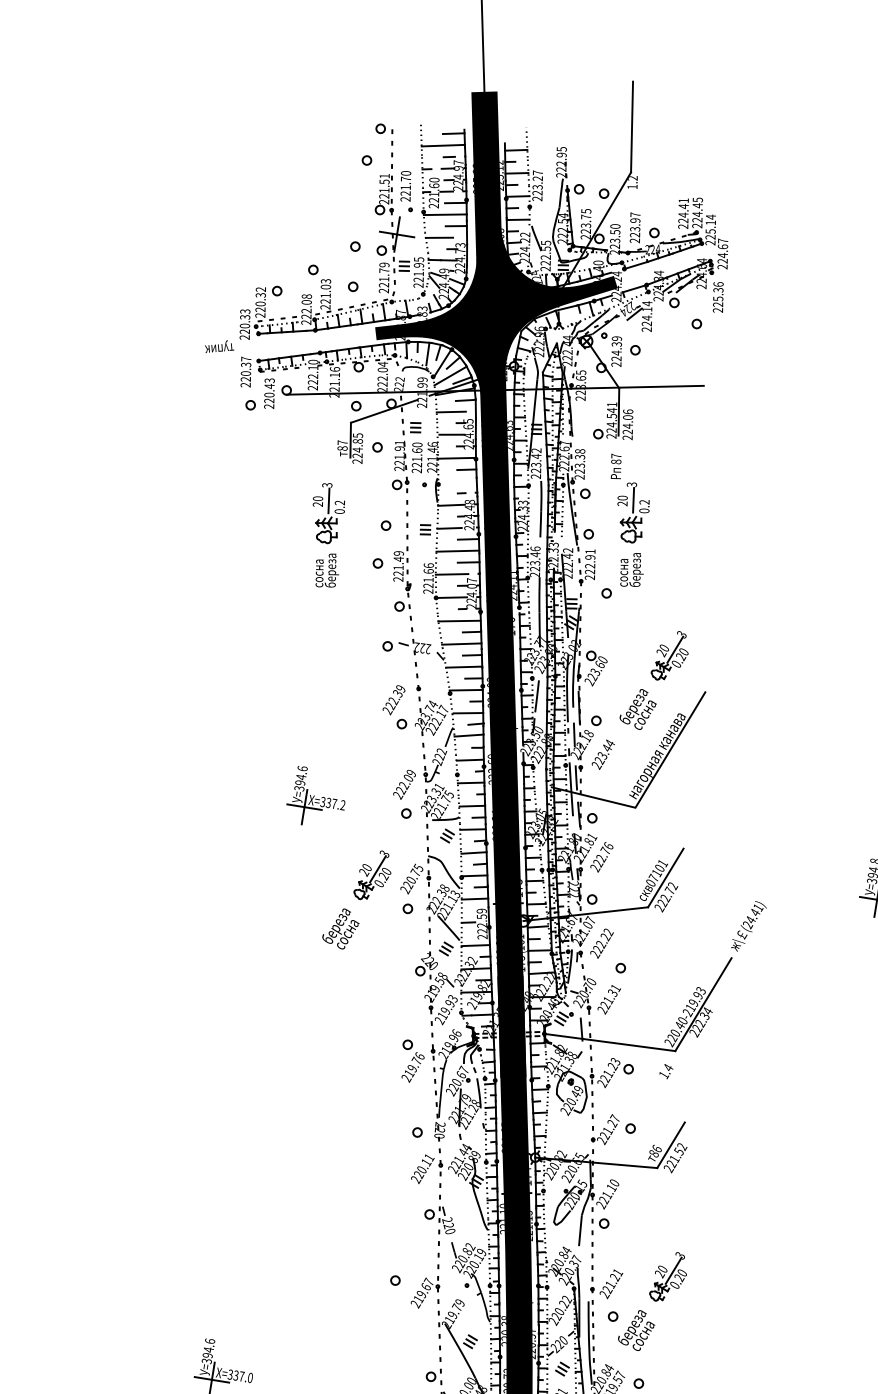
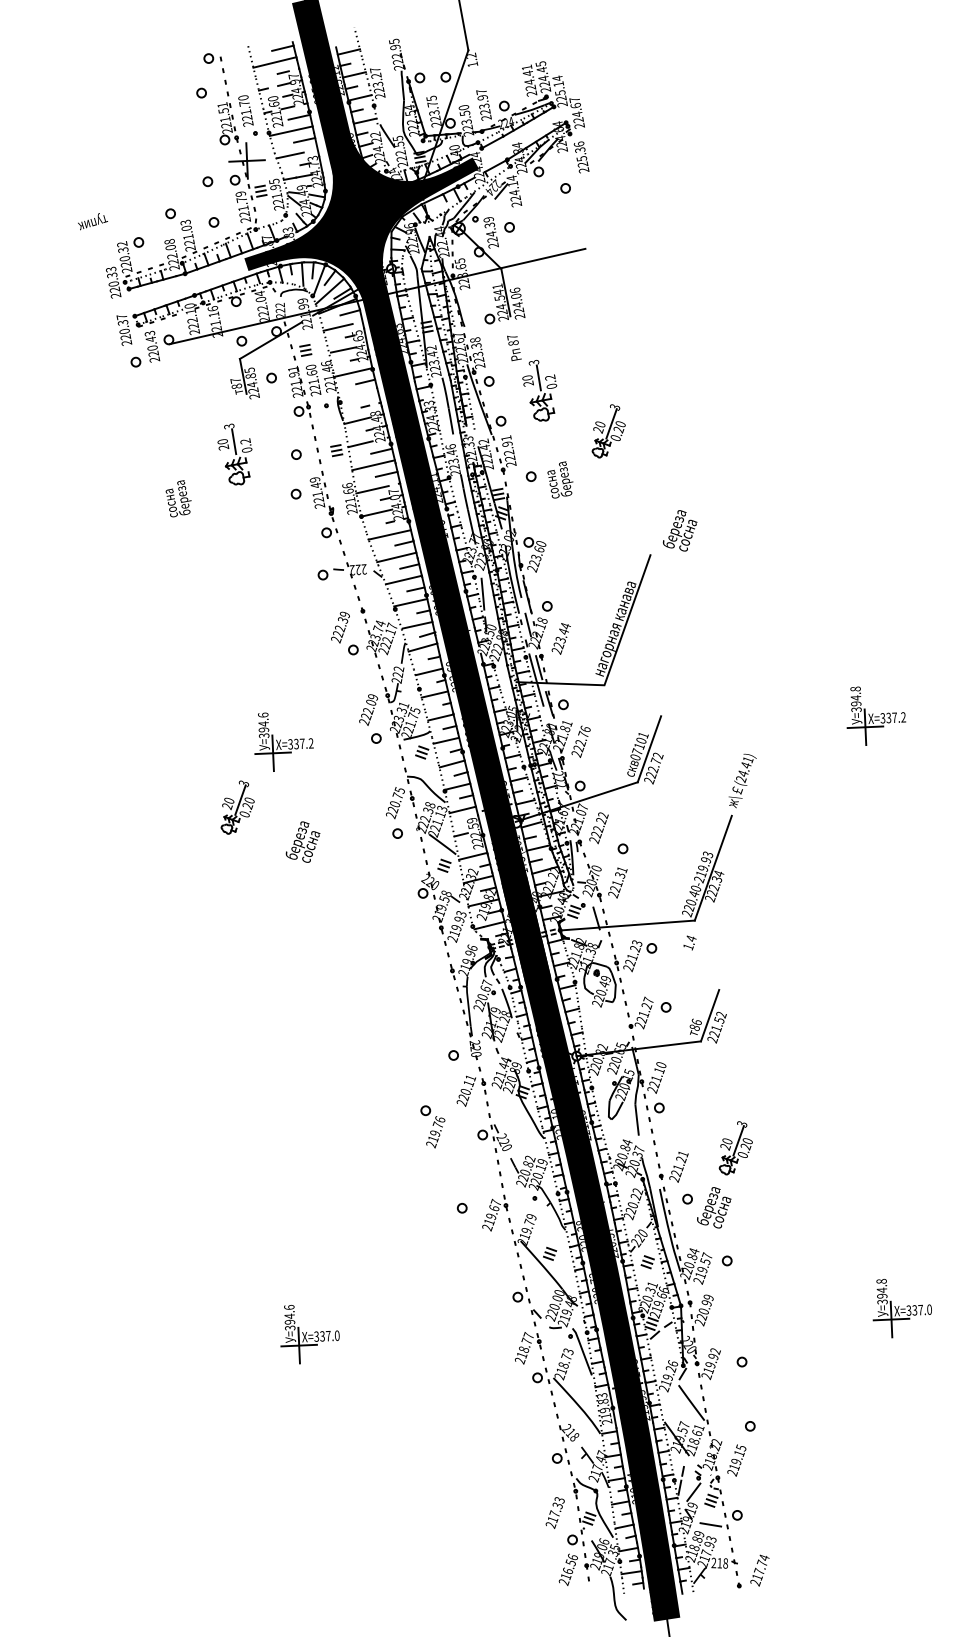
text: (219, 347) -> (92, 221), moved
text: (631, 569) -> (560, 479), moved
text: (326, 570) -> (178, 498), moved
part: (670, 656) -> (608, 431), moved
text: (638, 708) -> (679, 530), moved
part: (373, 875) -> (237, 807), moved
text: (340, 927) -> (302, 841), moved
part: (411, 1061) -> (432, 1126), moved

